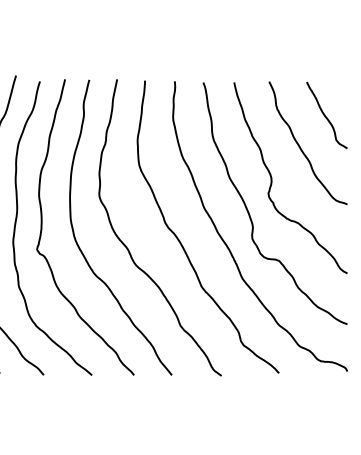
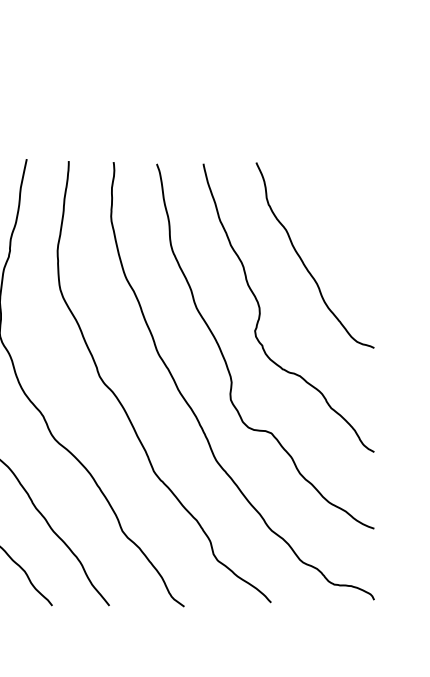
curve: (325, 114) -> (341, 212), removed

